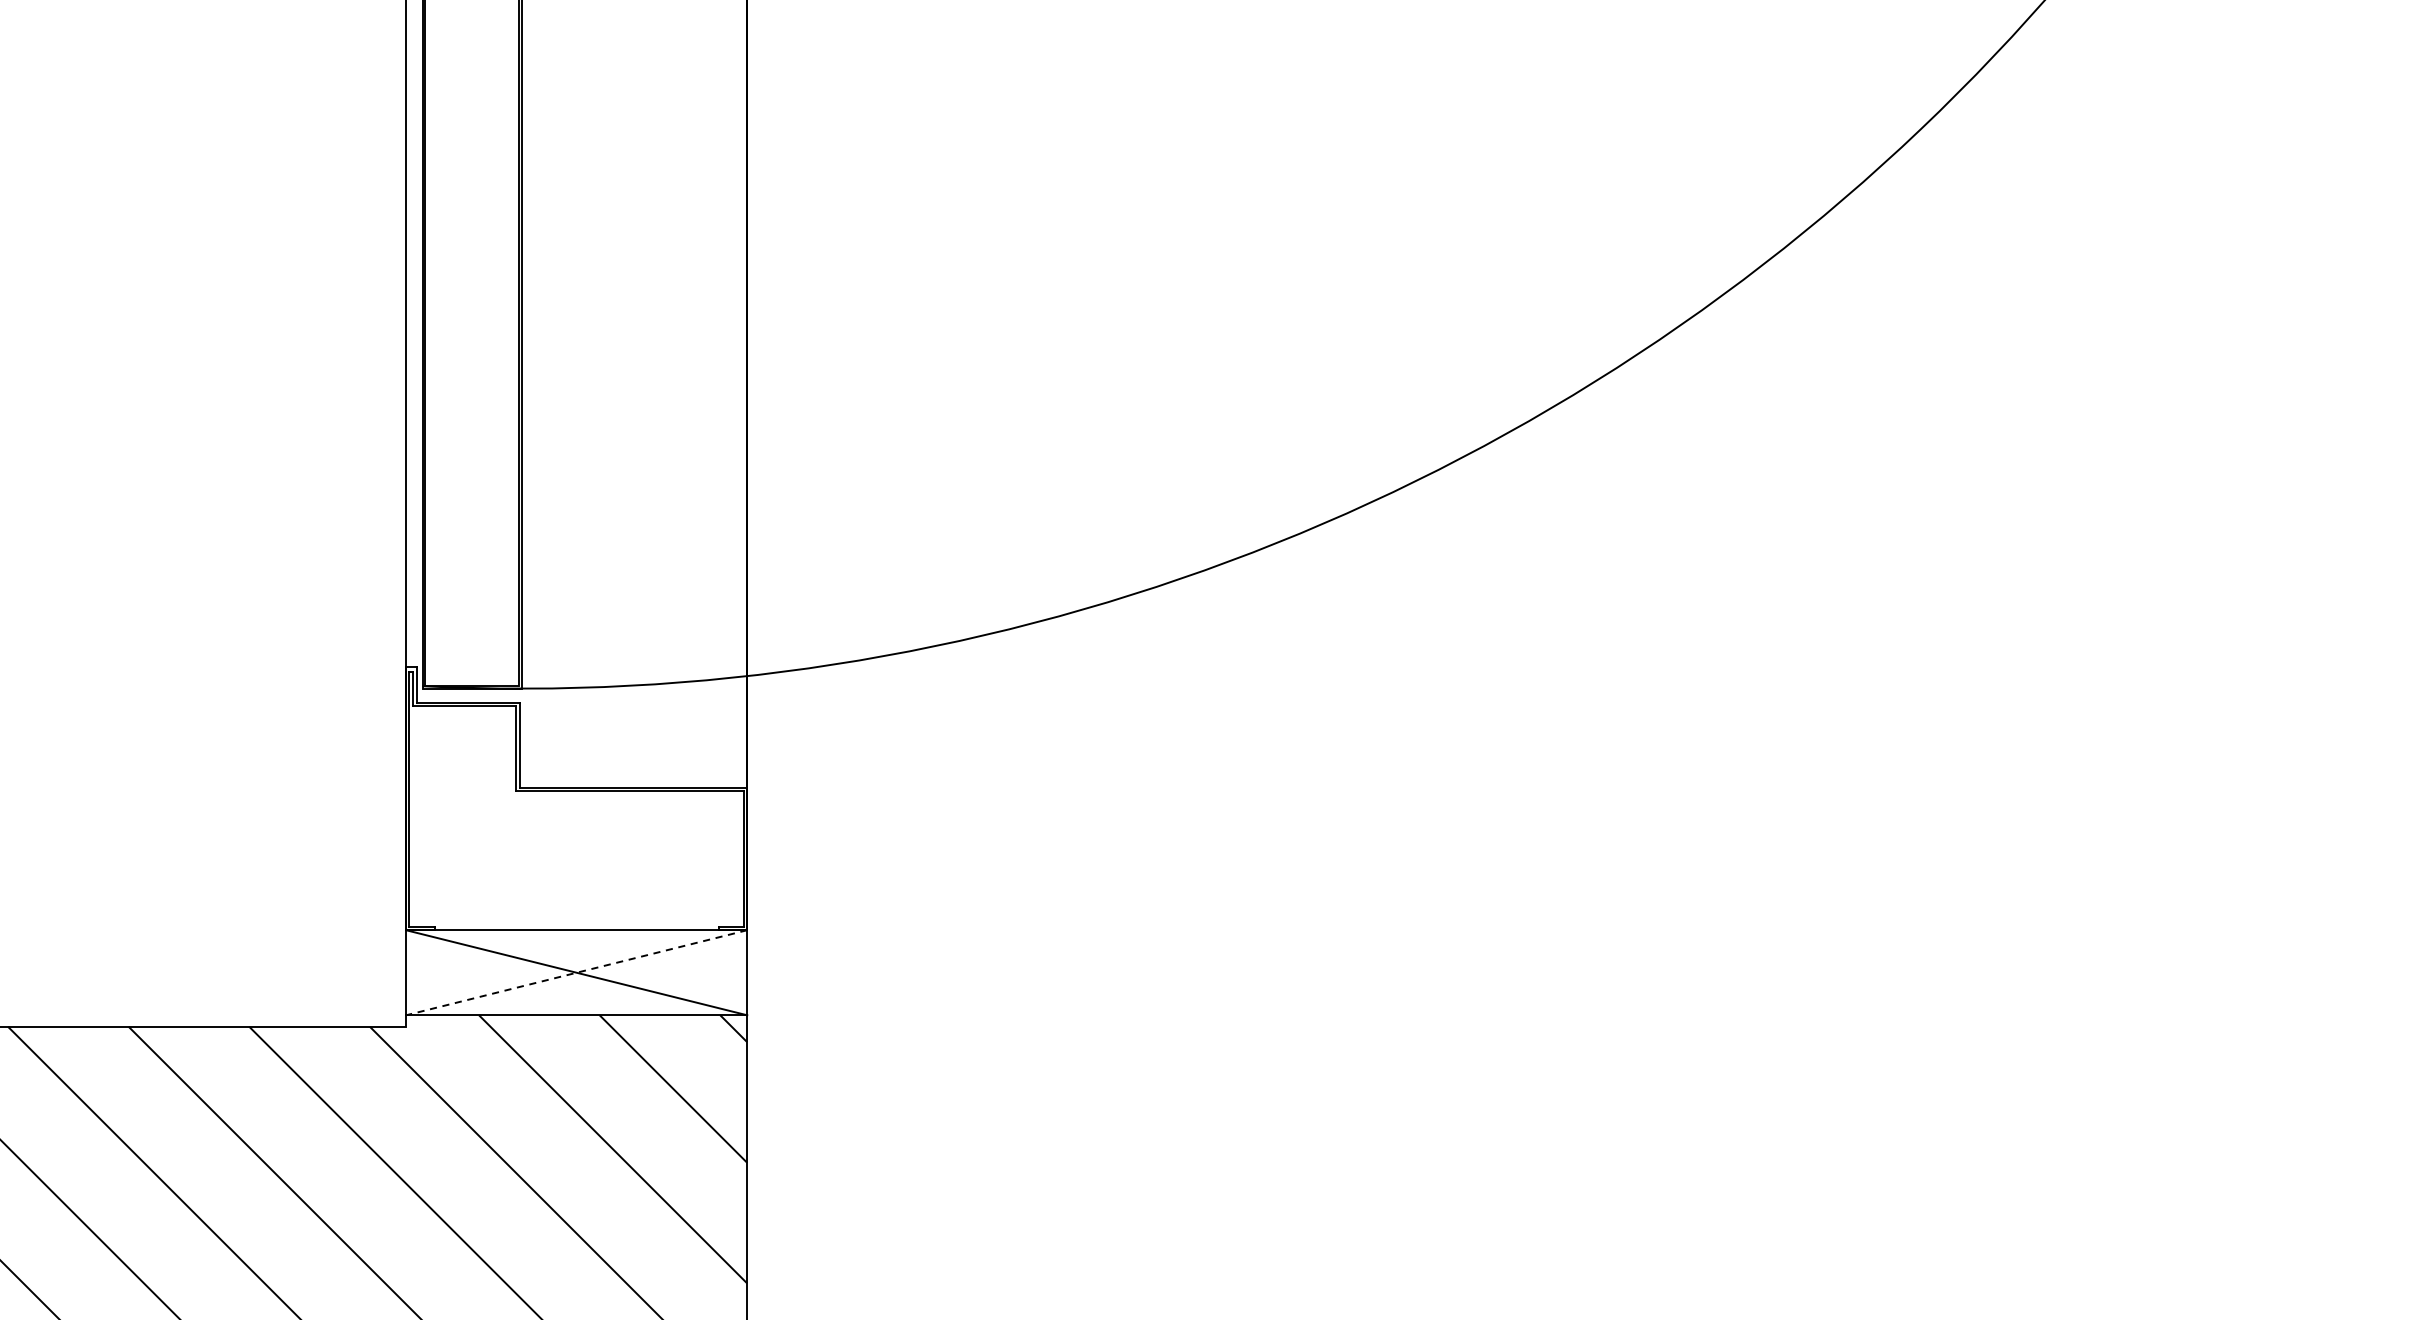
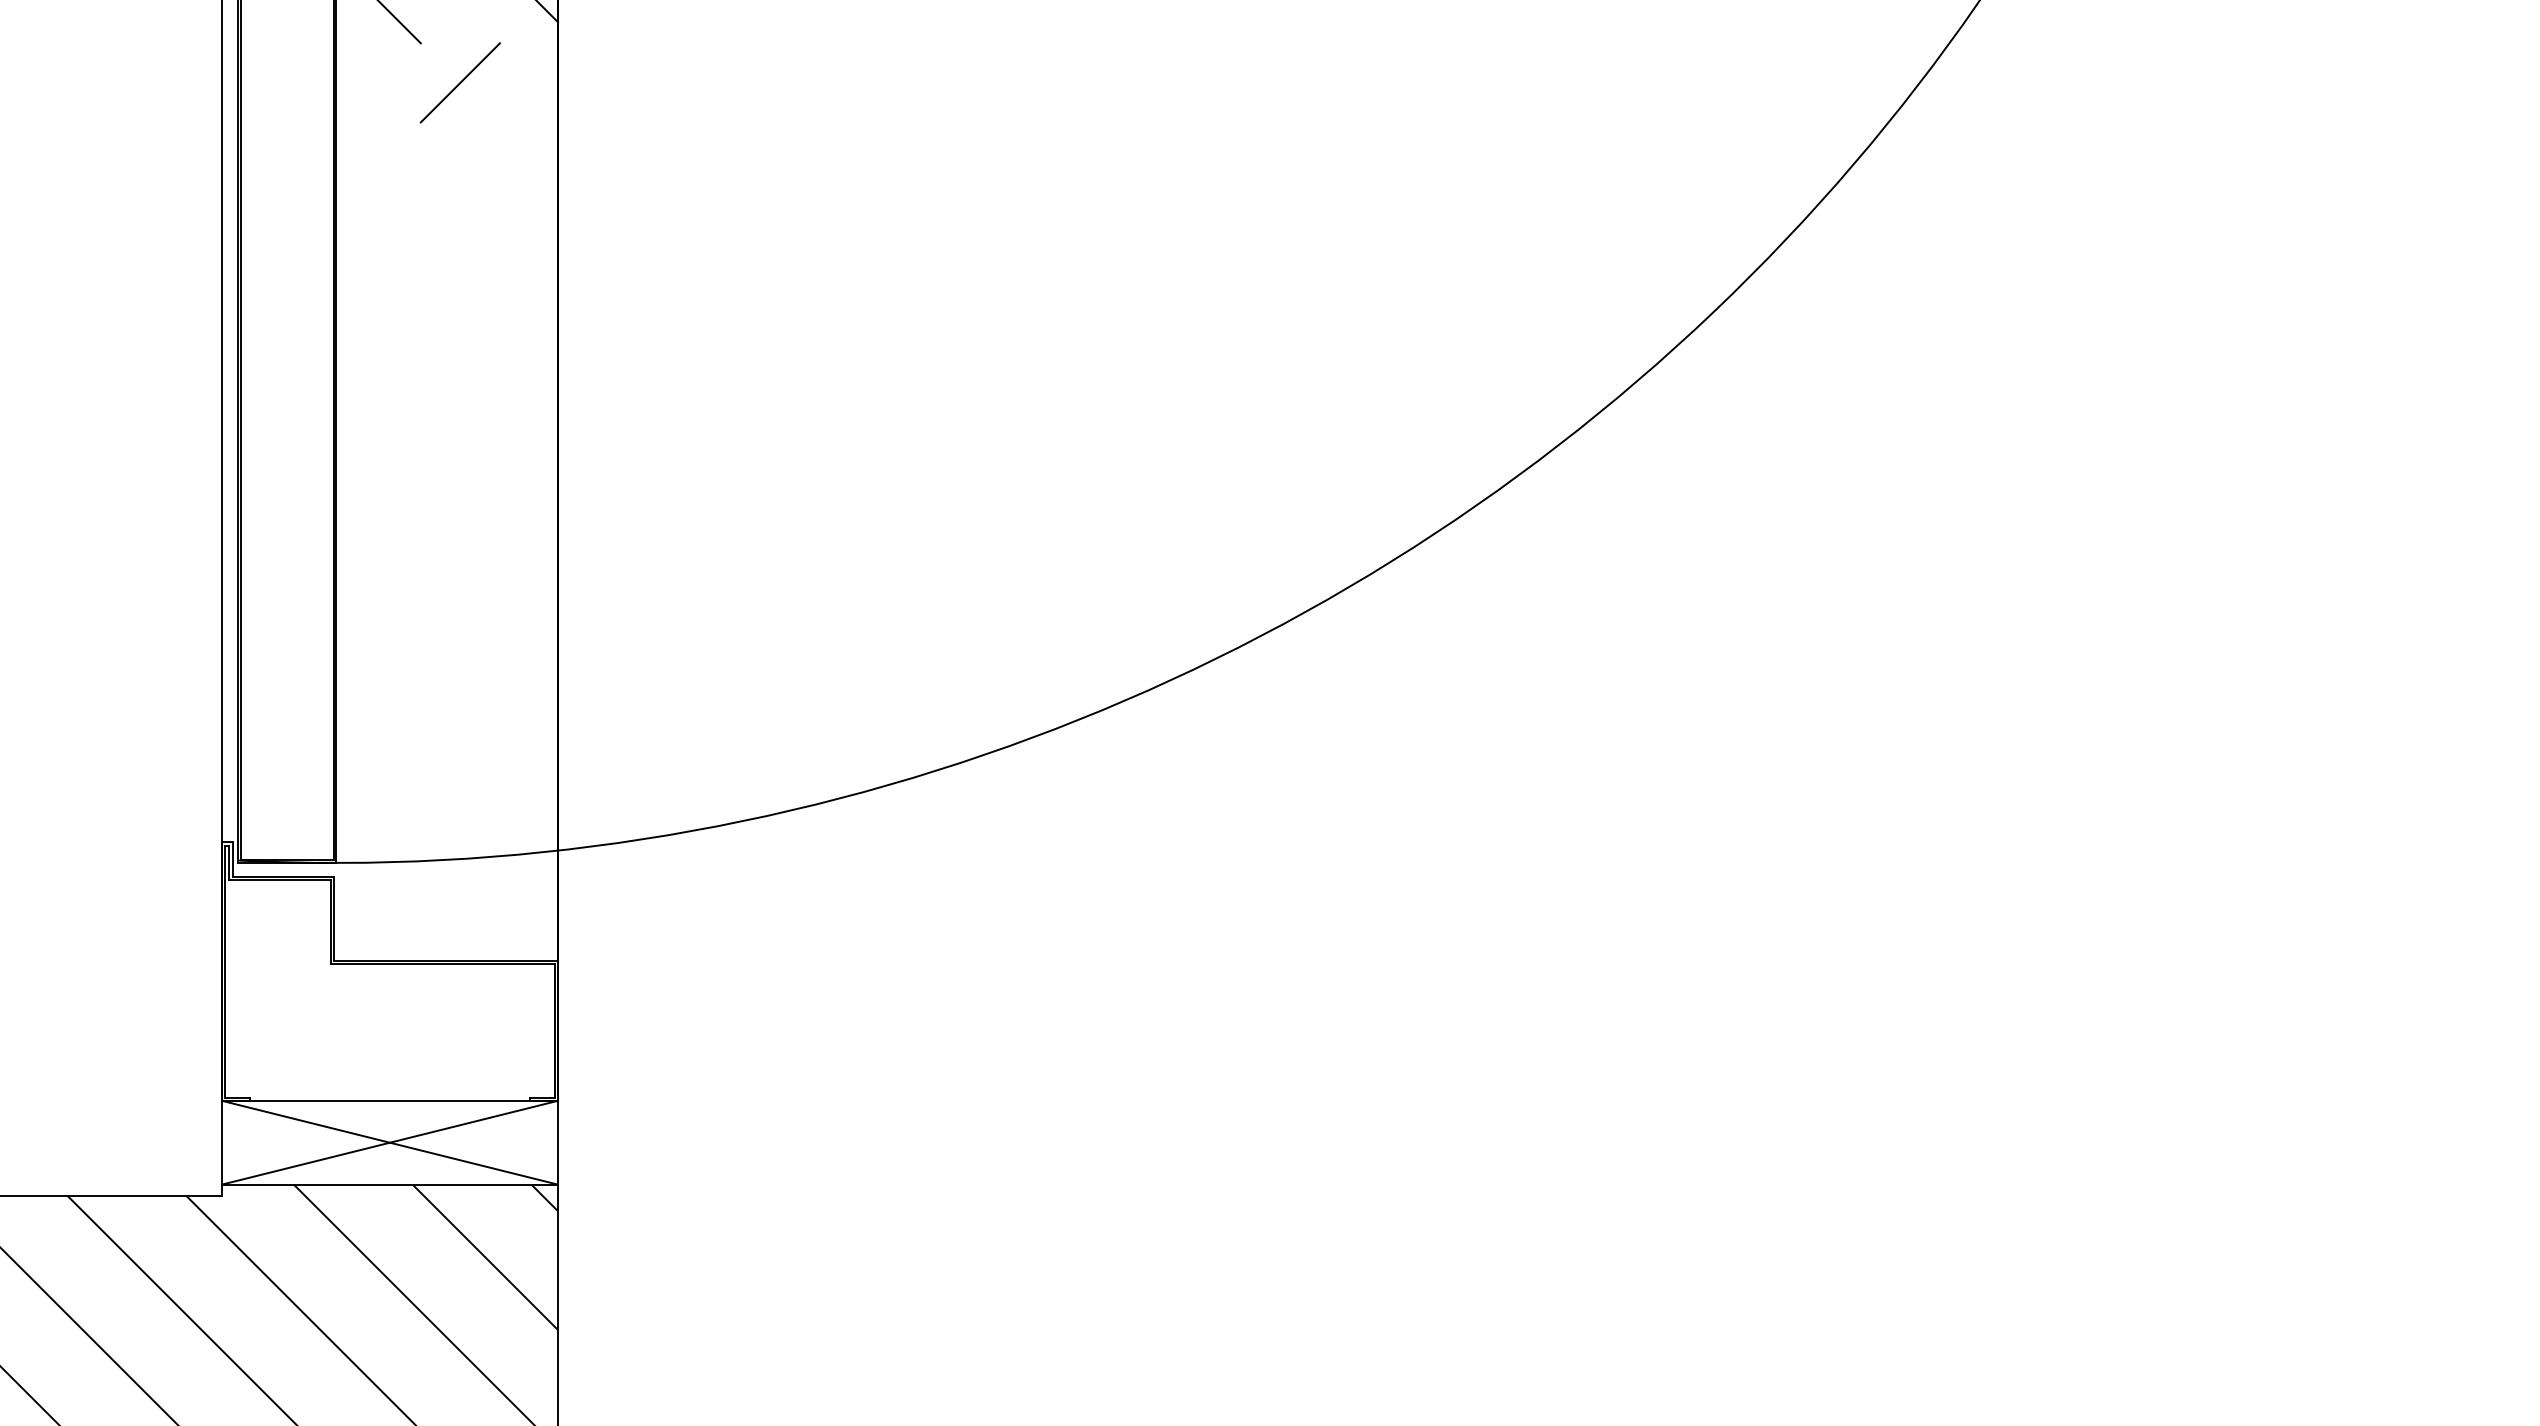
line: (576, 972) -> (389, 1142), dashed -> solid

